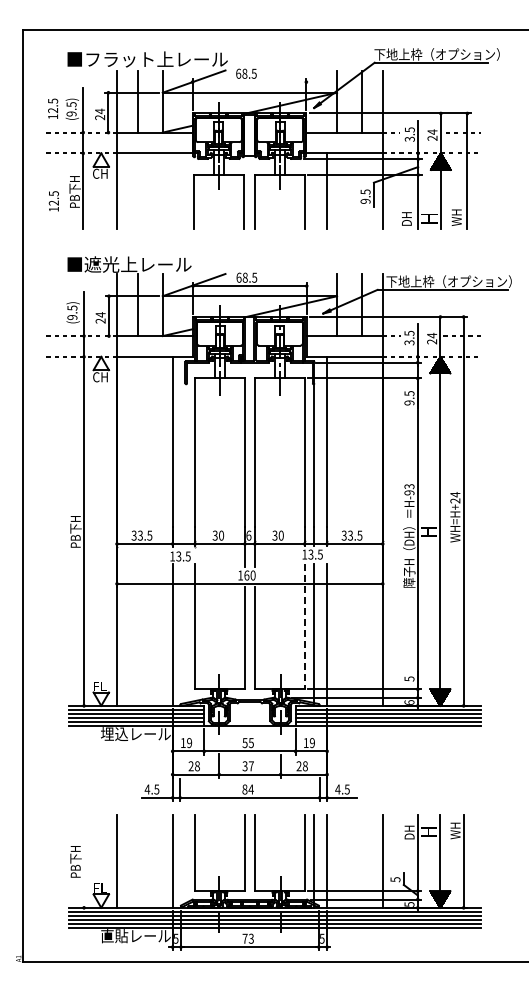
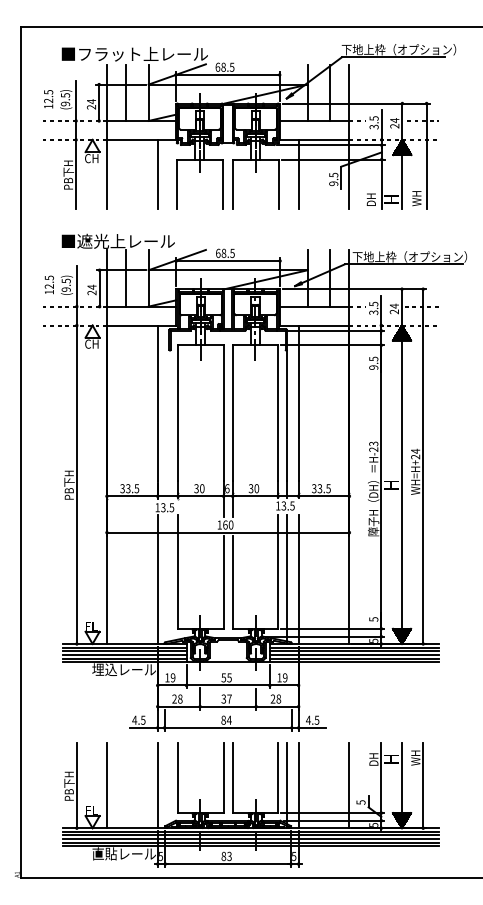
line: (249, 82) -> (227, 75), added
line: (172, 191) -> (157, 174), added
text: (53, 201) -> (49, 285), moved
text: (409, 492) -> (373, 449), H-93 -> H-23
line: (304, 627) -> (277, 572), dashed -> solid
text: (409, 702) -> (373, 640), 6 -> 5
line: (84, 860) -> (77, 785), added
text: (244, 938) -> (223, 856), 73 -> 83

